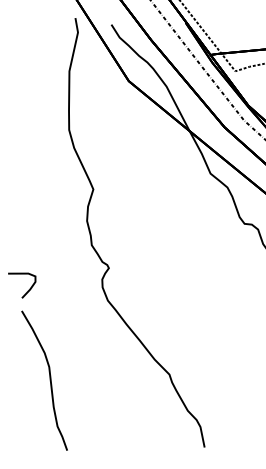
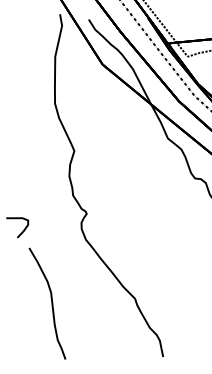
curve: (49, 380) -> (51, 303), moved

